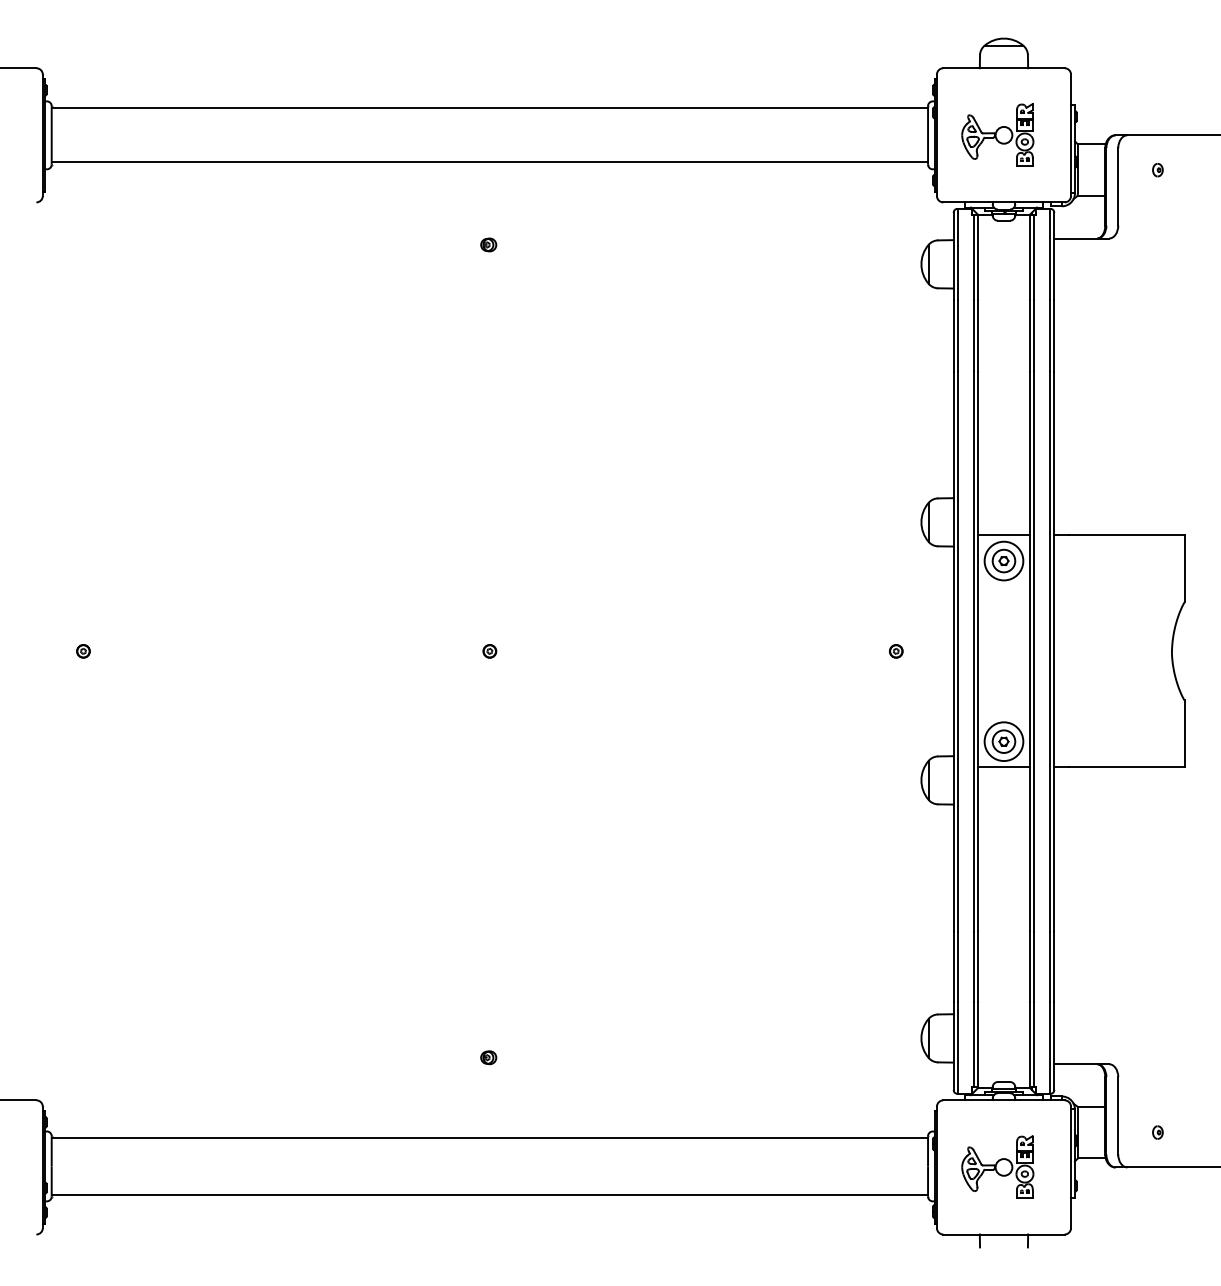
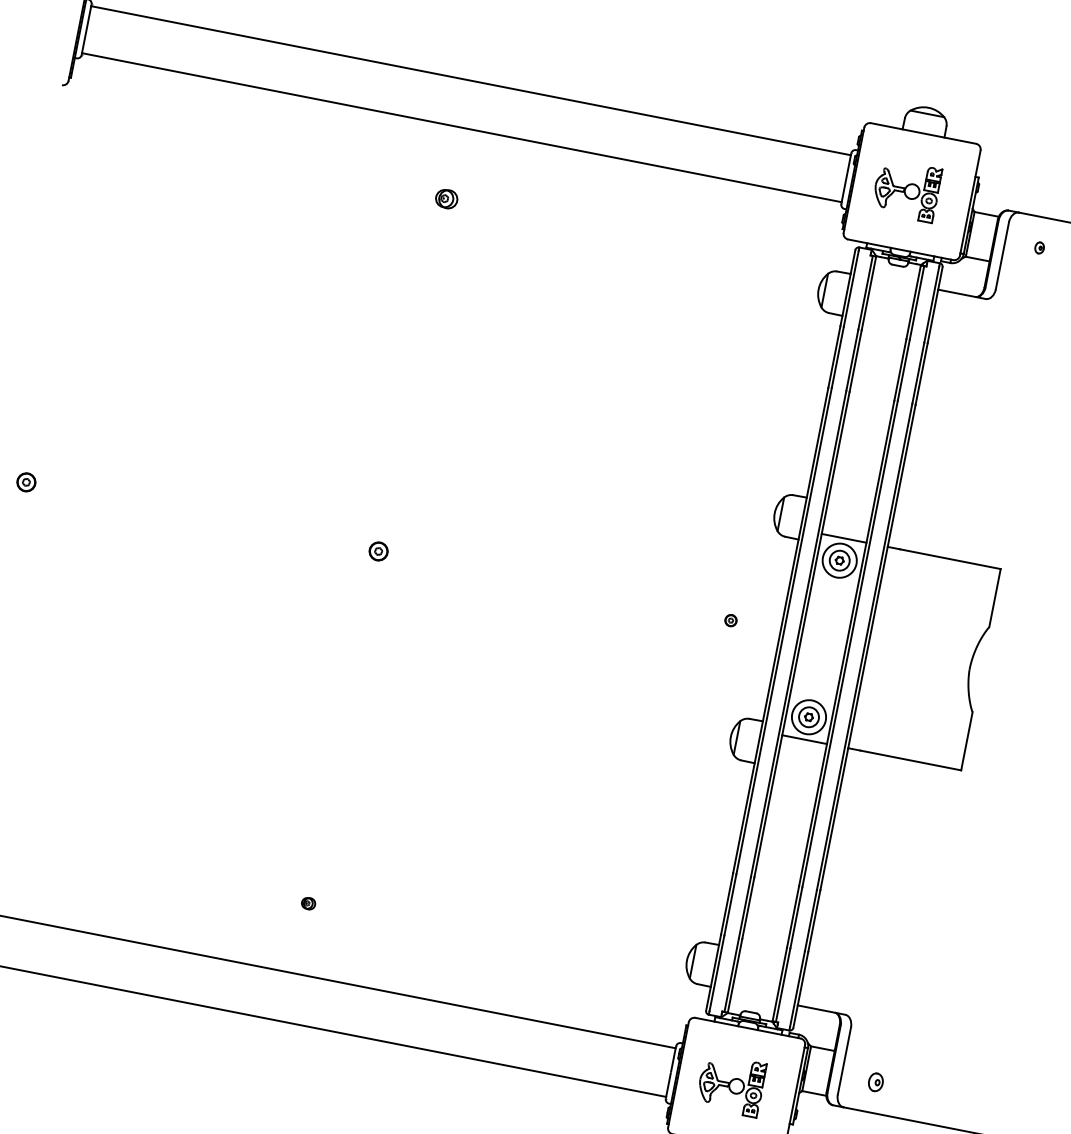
part: (488, 244) -> (446, 198), size x1.6
part: (83, 651) -> (26, 482), size x1.6
part: (489, 651) -> (378, 551), size x1.6
part: (1157, 1132) -> (875, 1082), size x1.6

